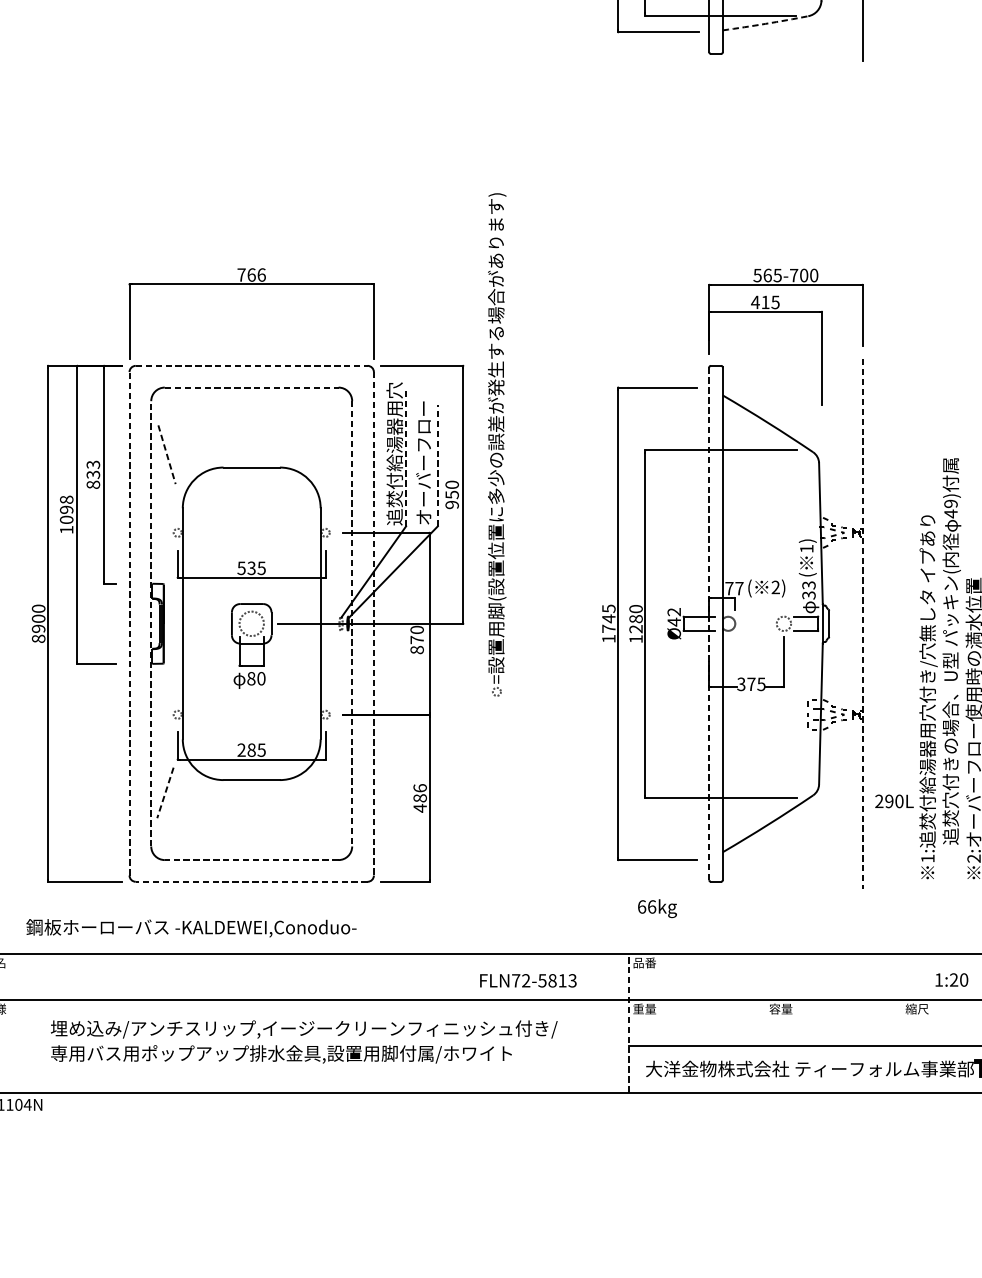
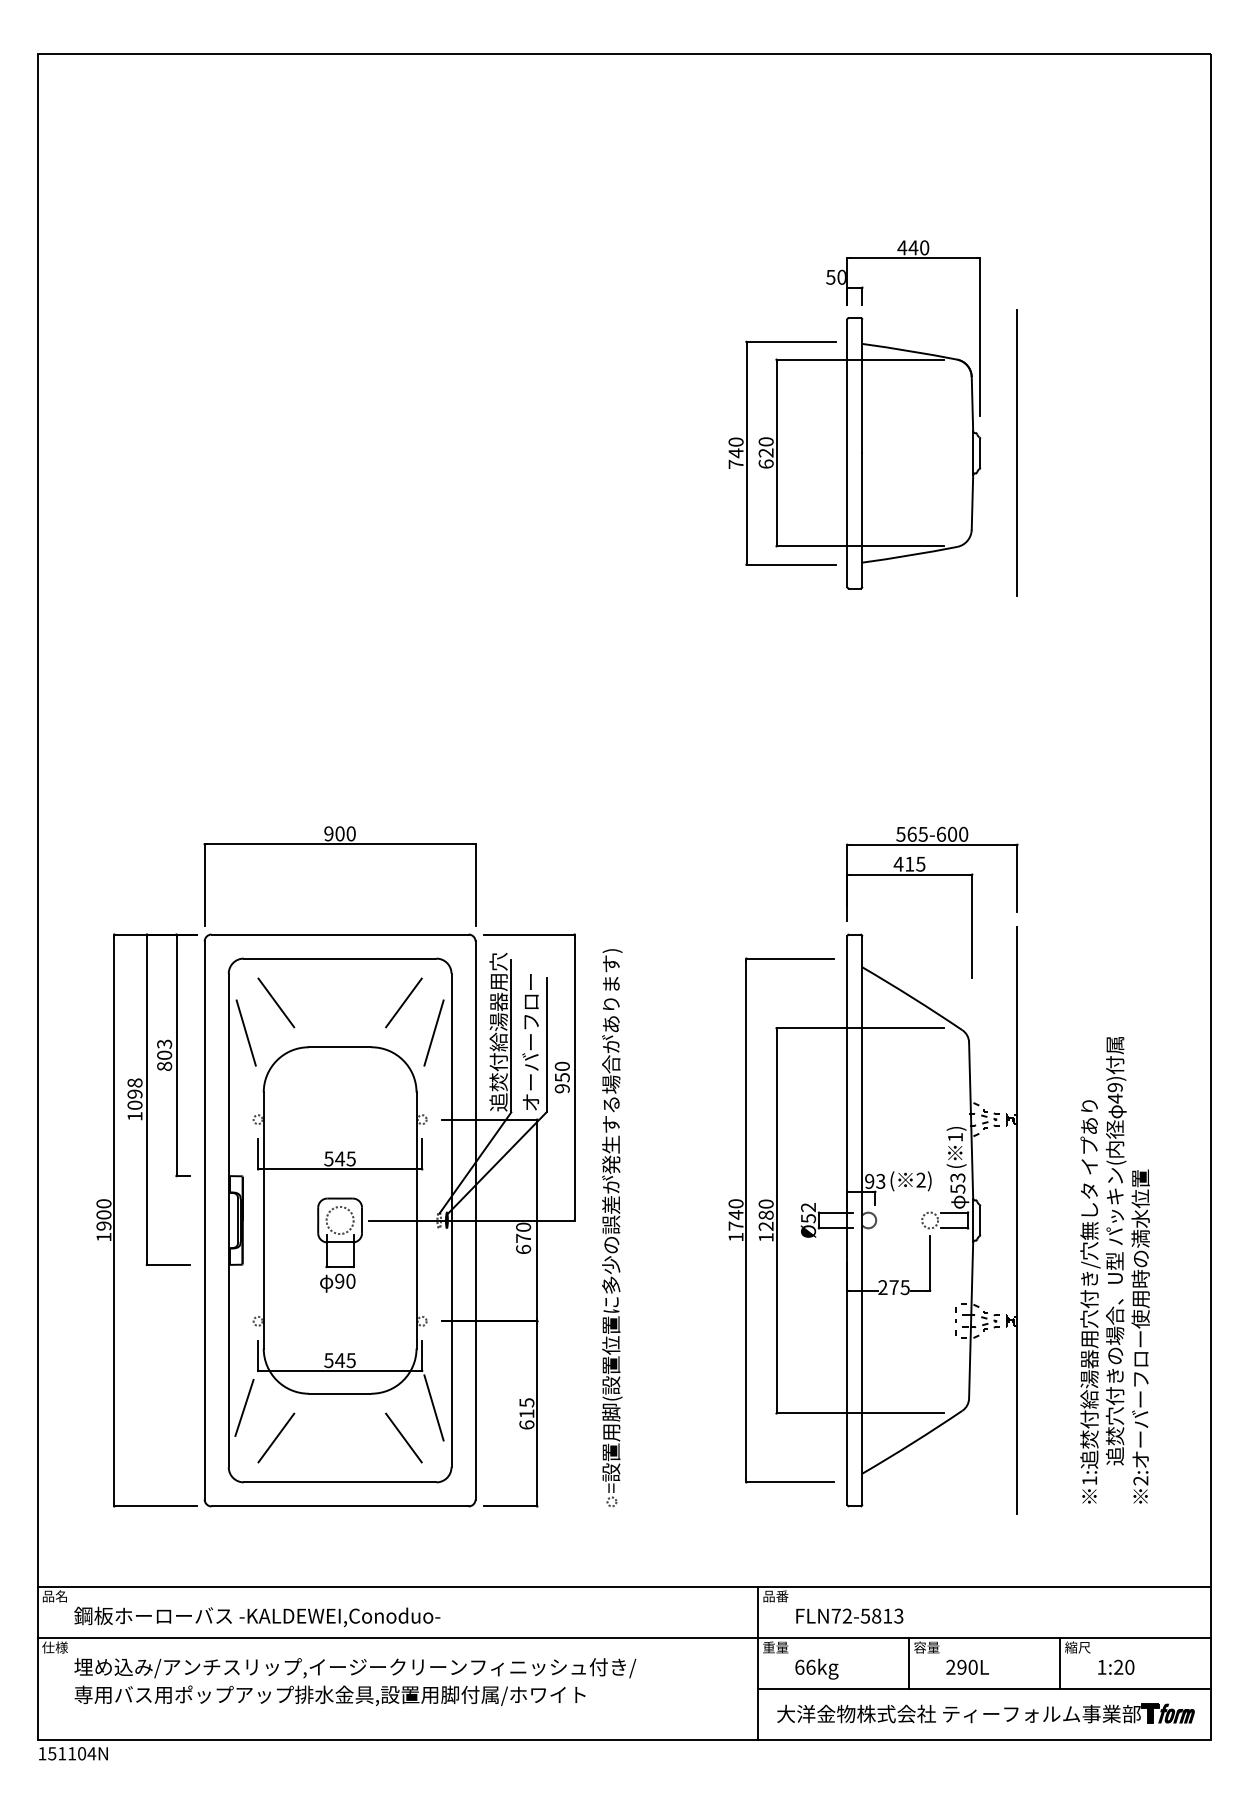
arc: (765, 23) -> (909, 555), dashed -> solid
text: (251, 274) -> (339, 833), 766 -> 900
text: (794, 274) -> (941, 833), 565-700 -> 565-600
line: (252, 365) -> (340, 934), dashed -> solid
line: (252, 387) -> (340, 958), dashed -> solid
line: (194, 427) -> (276, 1002), added
line: (308, 427) -> (403, 1002), added
part: (497, 445) -> (612, 1228), moved
line: (335, 454) -> (433, 1032), added
line: (167, 455) -> (246, 1033), dashed -> solid
line: (406, 456) -> (511, 1035), dashed -> solid
line: (437, 465) -> (546, 1044), dashed -> solid
text: (93, 474) -> (164, 1055), 833 -> 803
text: (252, 567) -> (340, 1158), 535 -> 545
text: (734, 587) -> (875, 1180), 77 -> 93
text: (808, 594) -> (957, 1188), 33 -> 53
text: (608, 608) -> (735, 1203), 1745 -> 1740
text: (674, 622) -> (808, 1218), Ø42 -> Ø52
line: (129, 623) -> (204, 1220), dashed -> solid
line: (151, 623) -> (228, 1220), dashed -> solid
line: (352, 623) -> (451, 1220), dashed -> solid
line: (373, 624) -> (475, 1221), dashed -> solid
line: (709, 624) -> (847, 1221), dashed -> solid
line: (862, 624) -> (1017, 1221), dashed -> solid
text: (38, 638) -> (103, 1236), 8900 -> 1900
text: (417, 649) -> (523, 1249), 870 -> 670
text: (251, 677) -> (339, 1280), 80 -> 90
text: (740, 684) -> (882, 1287), 375 -> 275
text: (246, 750) -> (334, 1360), 285 -> 545
line: (335, 792) -> (433, 1407), added
line: (165, 793) -> (244, 1408), dashed -> solid
text: (419, 798) -> (526, 1414), 486 -> 615
text: (894, 800) -> (967, 1666), moved
line: (194, 819) -> (276, 1437), added
line: (308, 819) -> (403, 1437), added
line: (251, 860) -> (339, 1482), dashed -> solid
line: (252, 881) -> (340, 1506), dashed -> solid
text: (657, 907) -> (816, 1668), moved
text: (191, 927) -> (257, 1616), moved
text: (952, 979) -> (1116, 1666), moved
text: (528, 980) -> (849, 1615), moved
line: (765, 1022) -> (909, 1662), added
line: (901, 1022) -> (1060, 1662), added
line: (629, 1023) -> (758, 1663), dashed -> solid
text: (304, 1041) -> (355, 1681), moved

